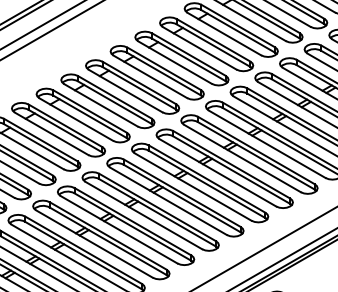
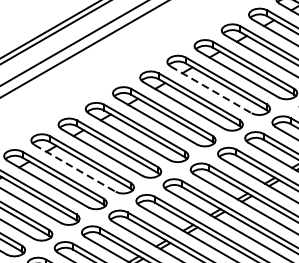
line: (175, 62) -> (211, 89), solid -> dashed
line: (51, 133) -> (74, 167), solid -> dashed

